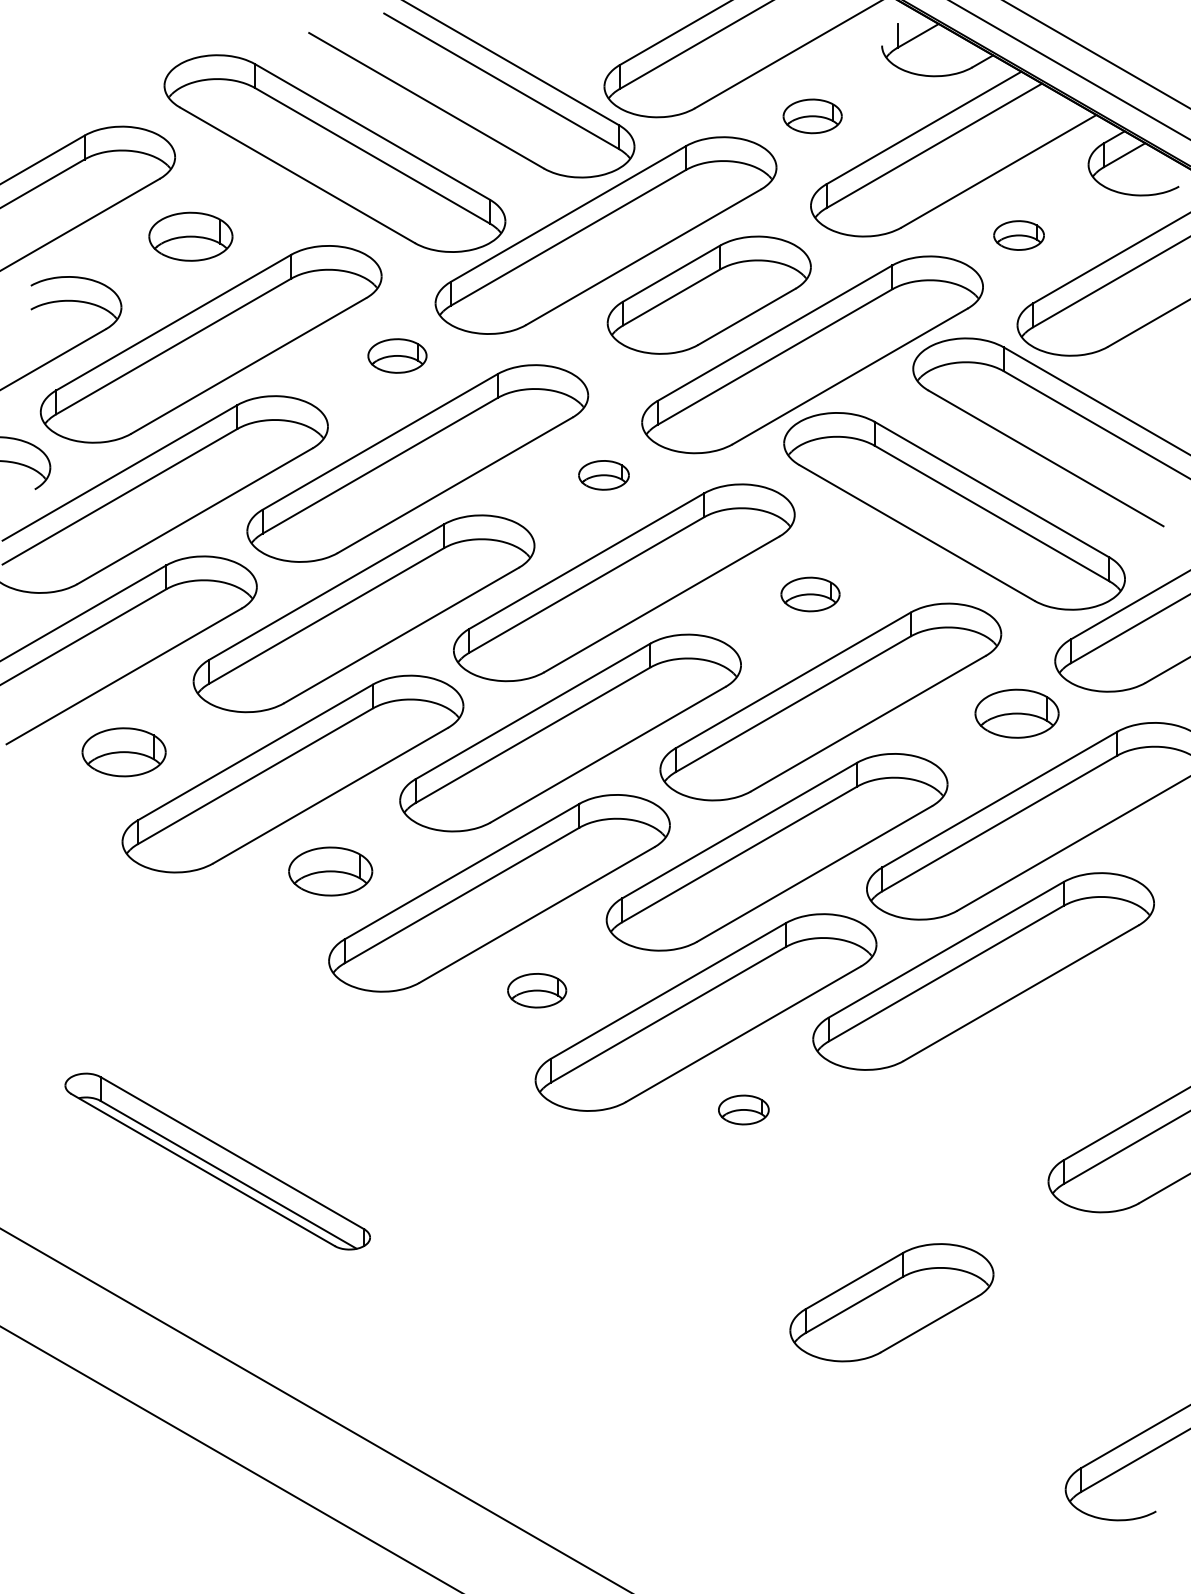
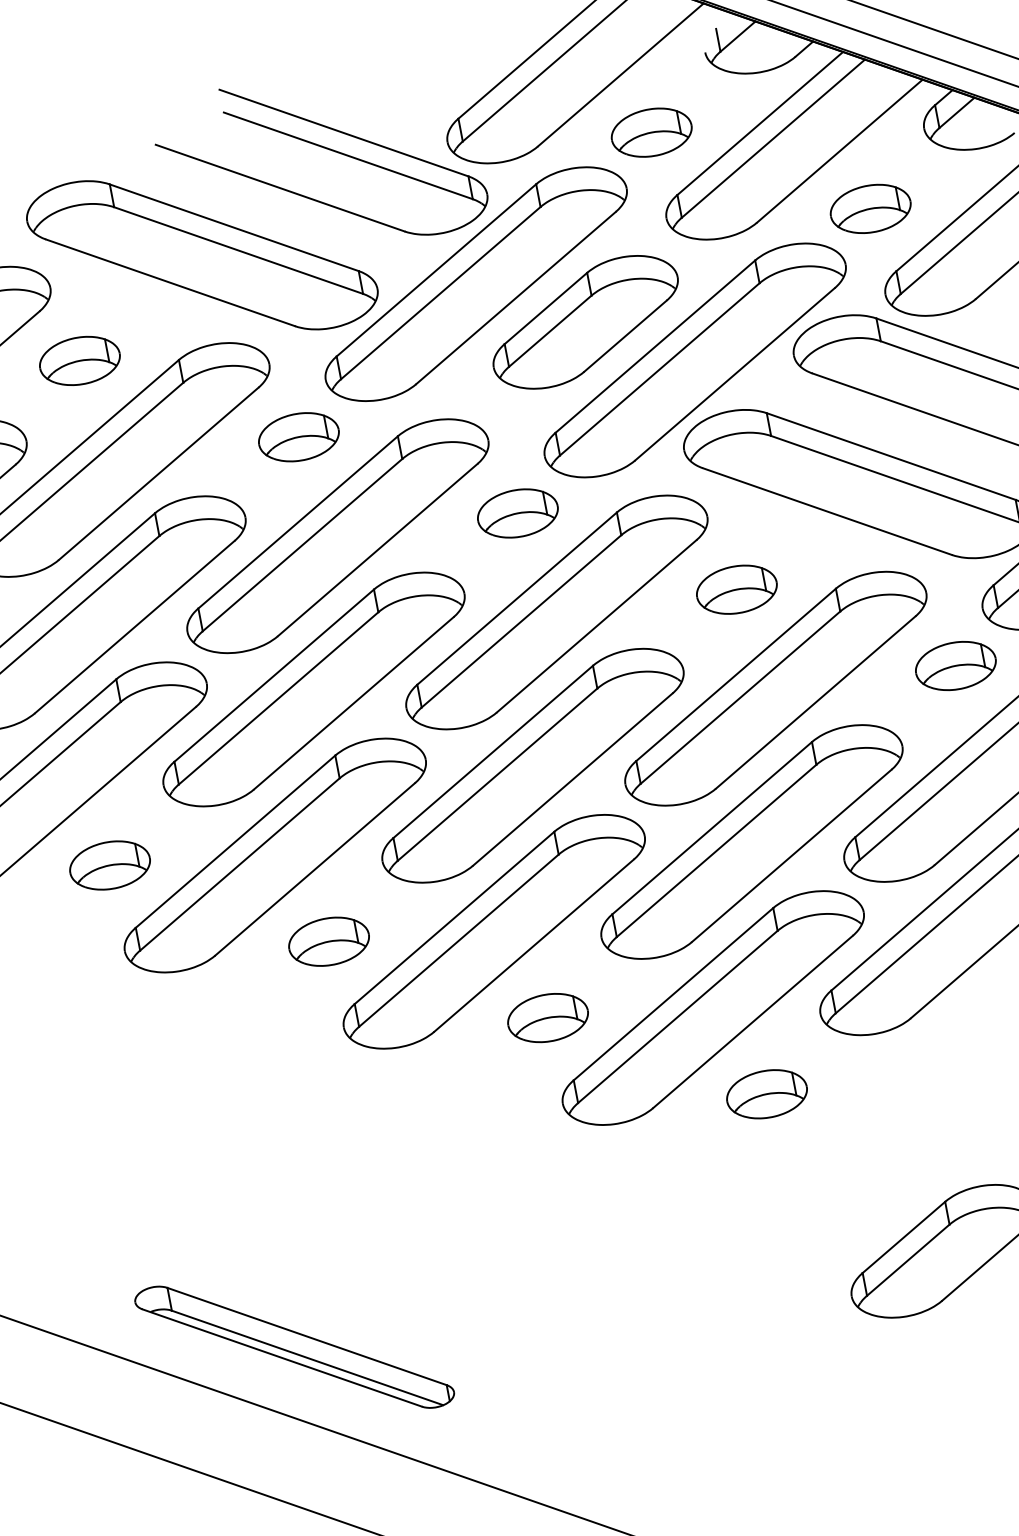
part: (812, 116) -> (651, 132), size x1.43
part: (1018, 235) -> (870, 208), size x1.67
part: (397, 355) -> (298, 436), size x1.43
part: (603, 475) -> (517, 513), size x1.67
part: (810, 594) -> (736, 589), size x1.43
part: (536, 990) -> (547, 1017), size x1.43
part: (743, 1109) -> (766, 1093), size x1.67
part: (217, 1161) -> (294, 1347), moved

